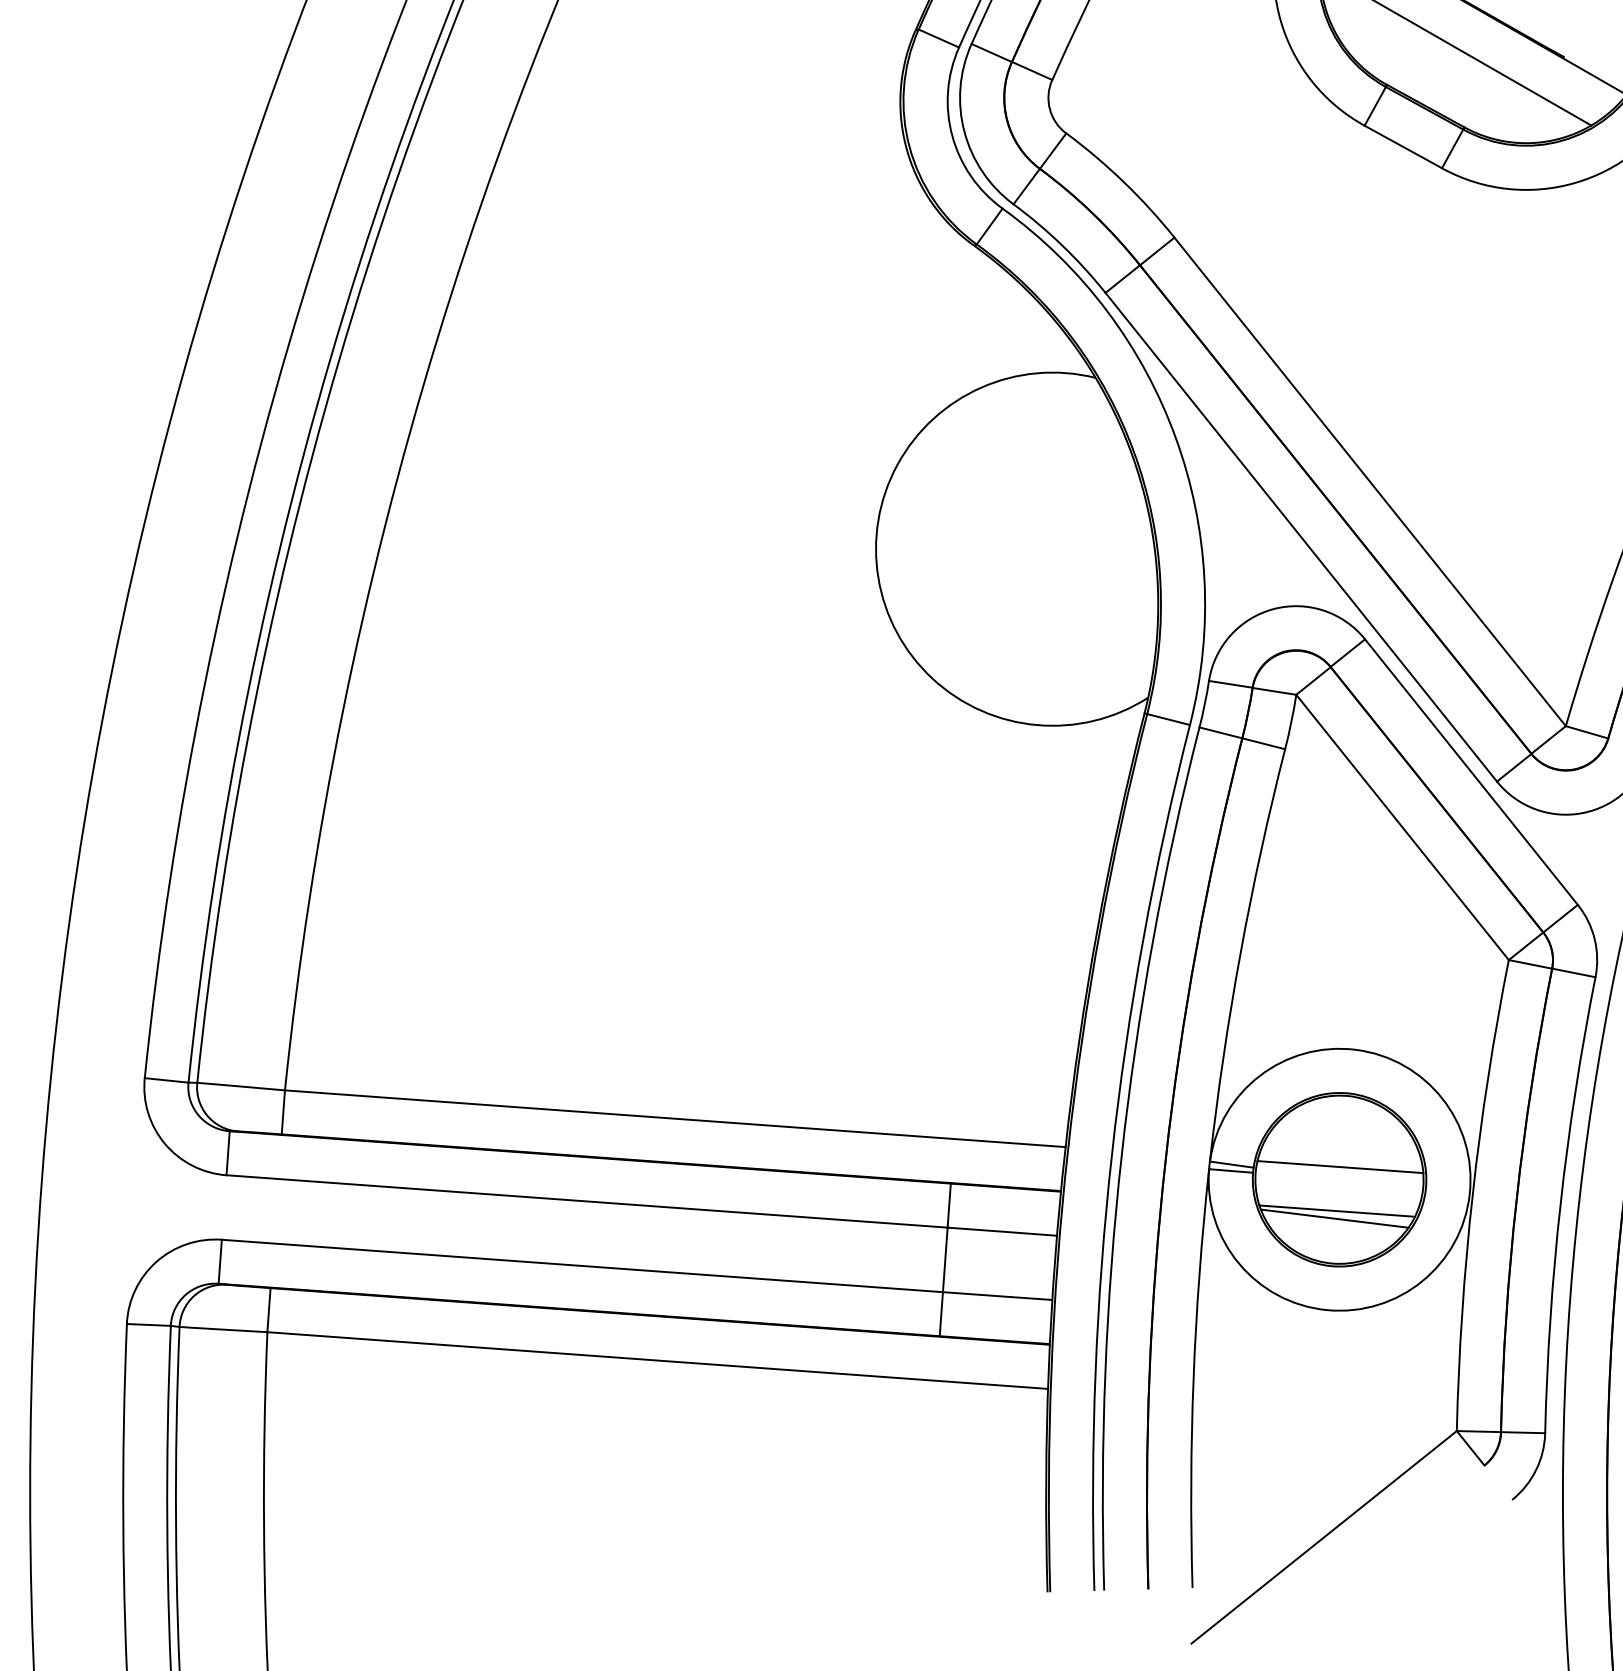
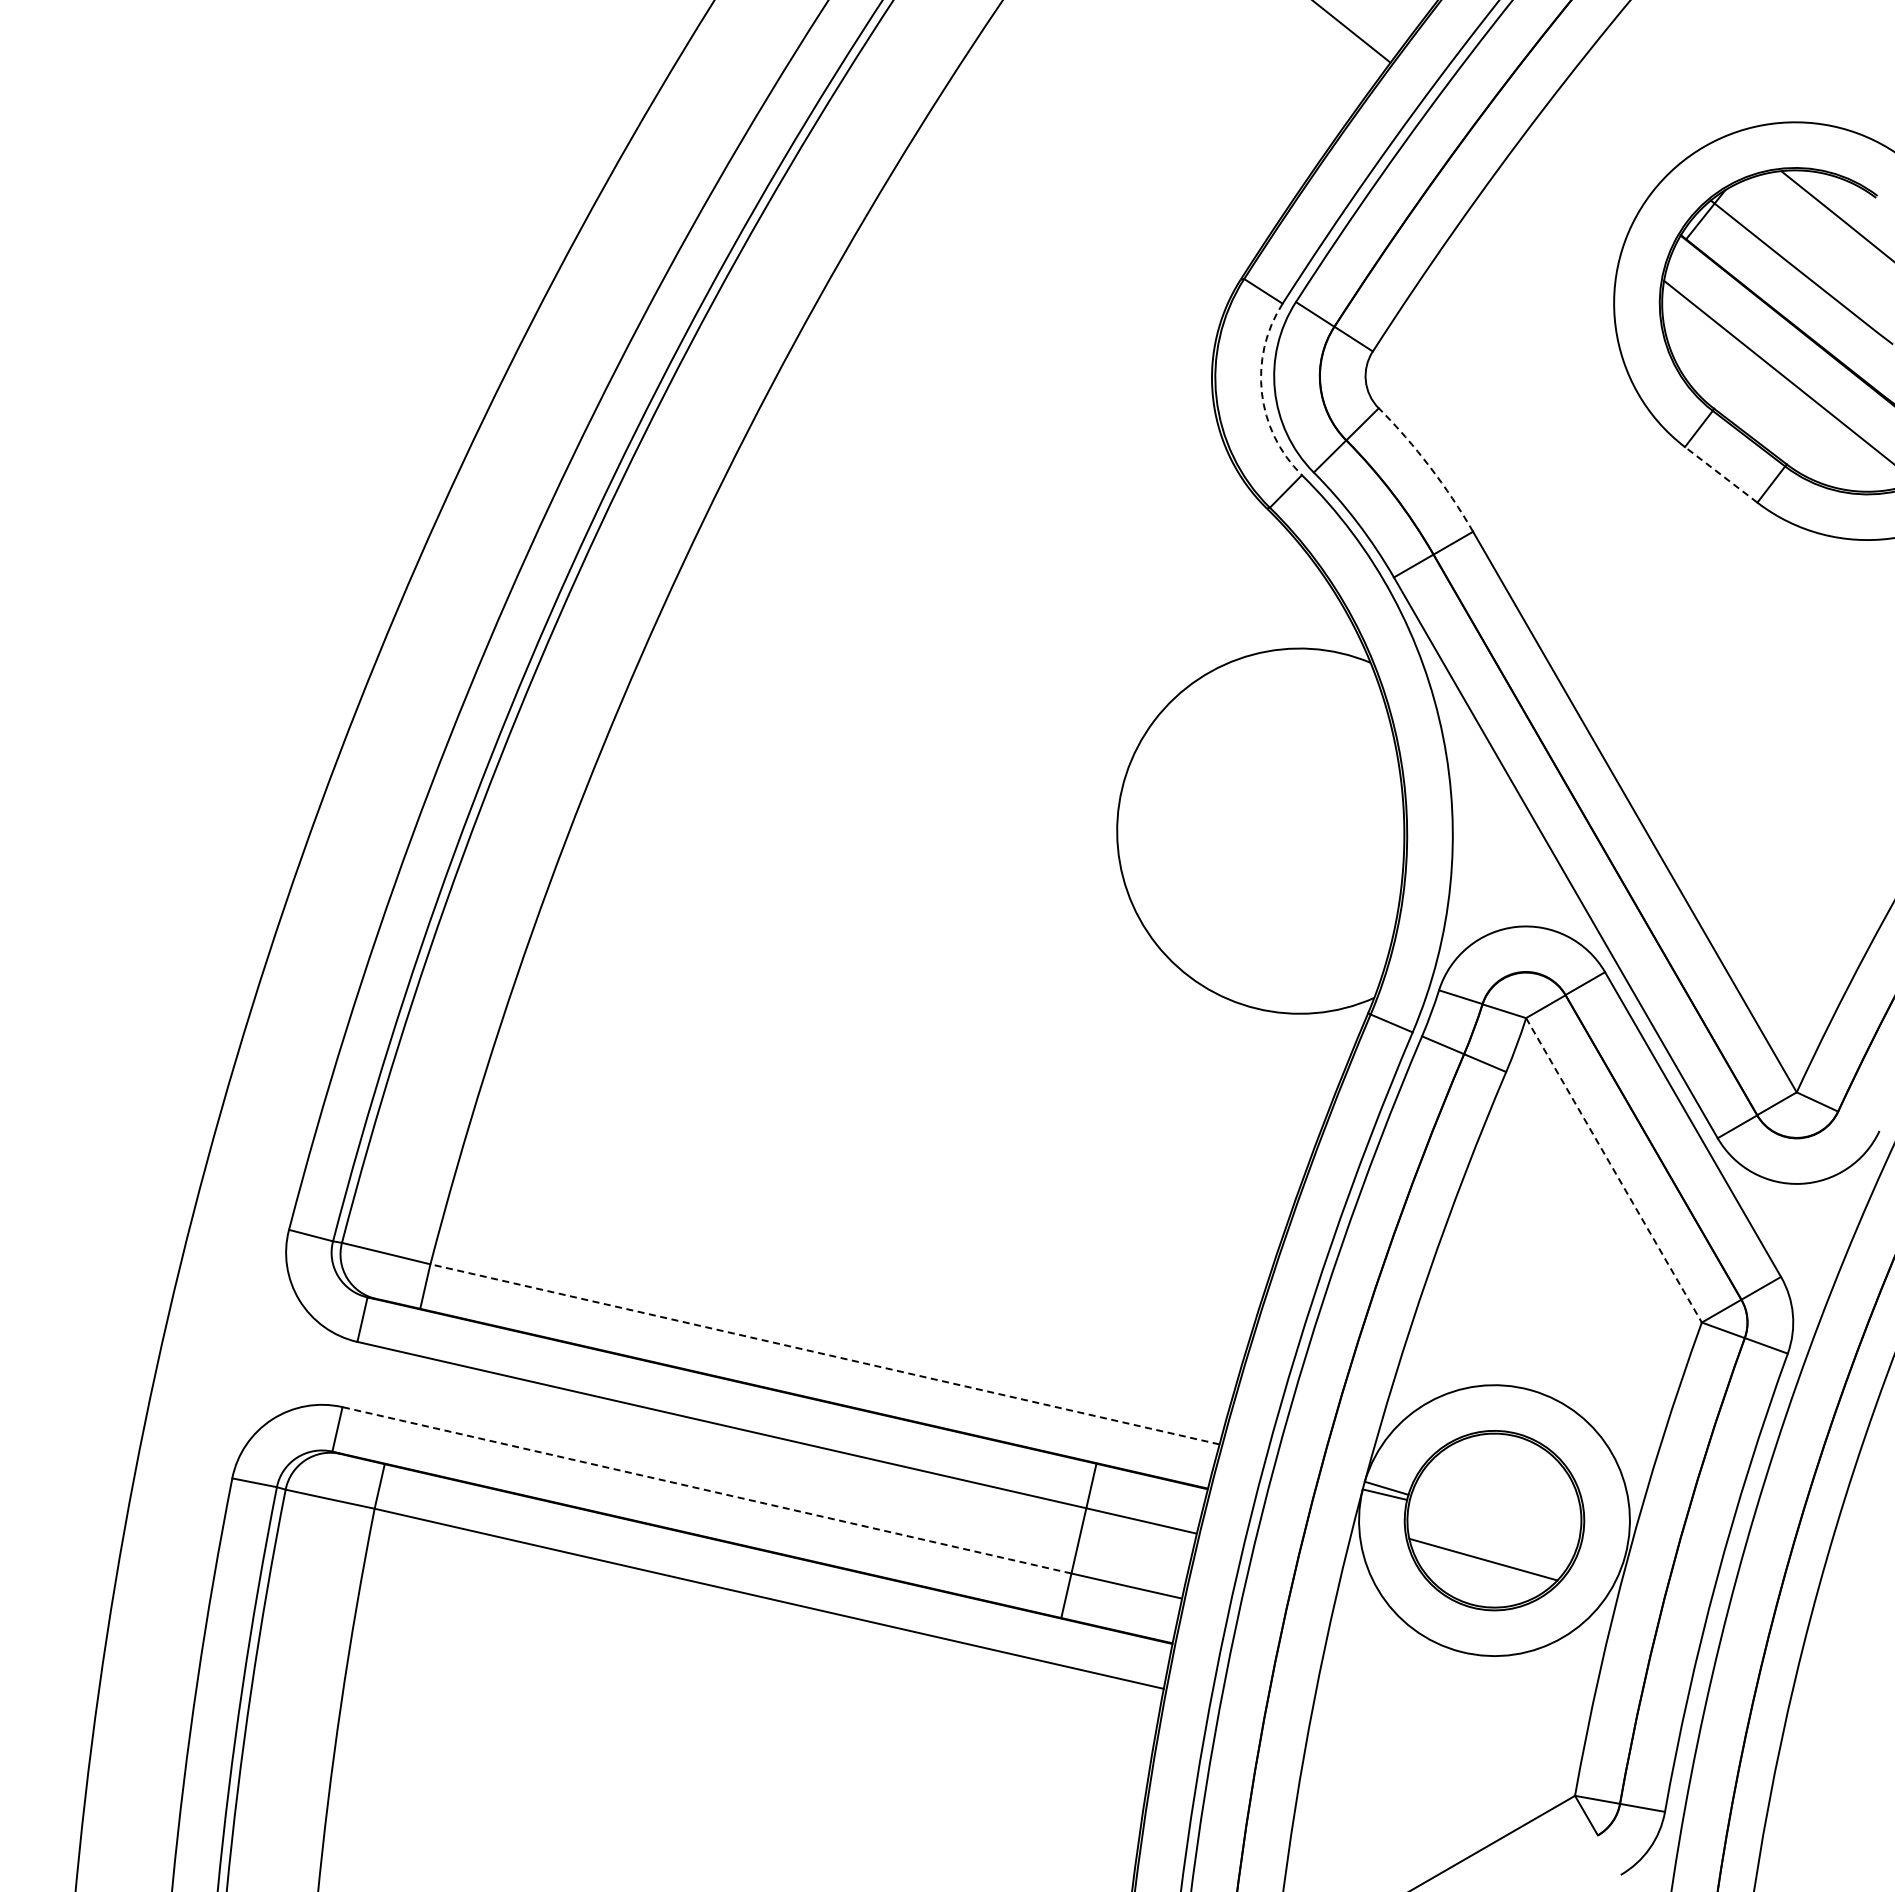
arc: (951, 135) -> (1261, 392), solid -> dashed
line: (1403, 146) -> (1721, 474), solid -> dashed
arc: (1123, 181) -> (1429, 466), solid -> dashed
line: (1402, 827) -> (1613, 1170), solid -> dashed
line: (674, 1118) -> (824, 1354), solid -> dashed
line: (1340, 1166) -> (1497, 1507), removed
line: (1336, 1211) -> (1486, 1552), removed
line: (582, 1266) -> (707, 1490), solid -> dashed

